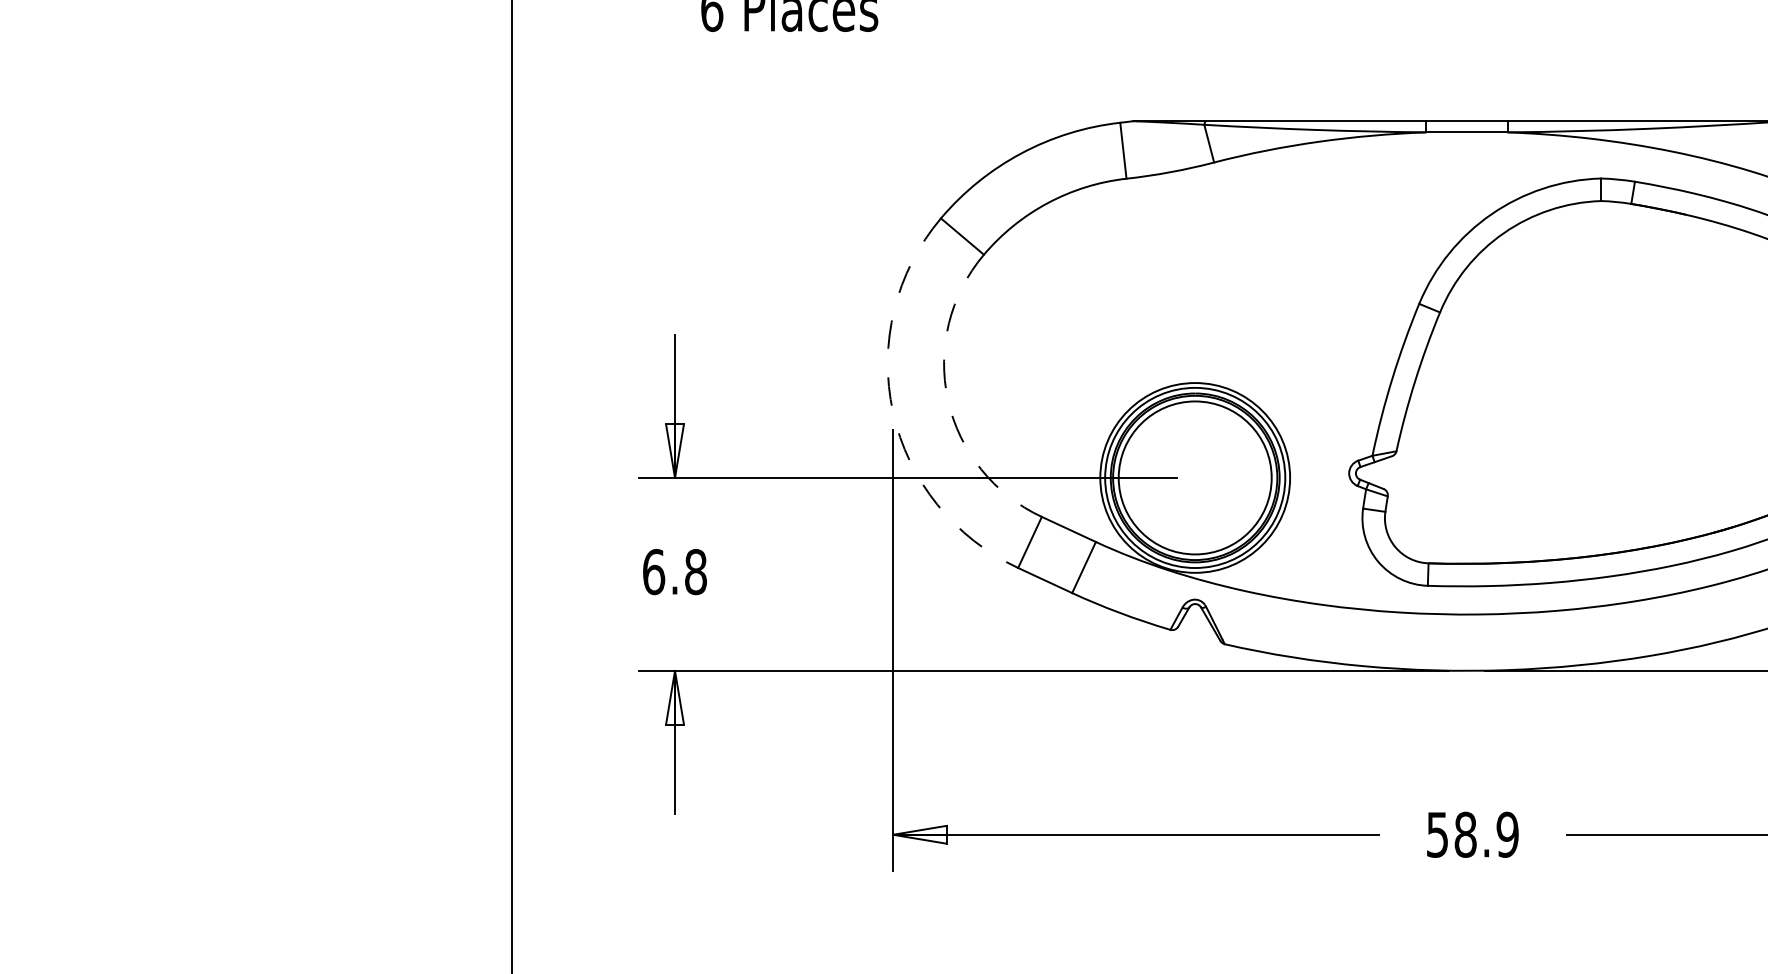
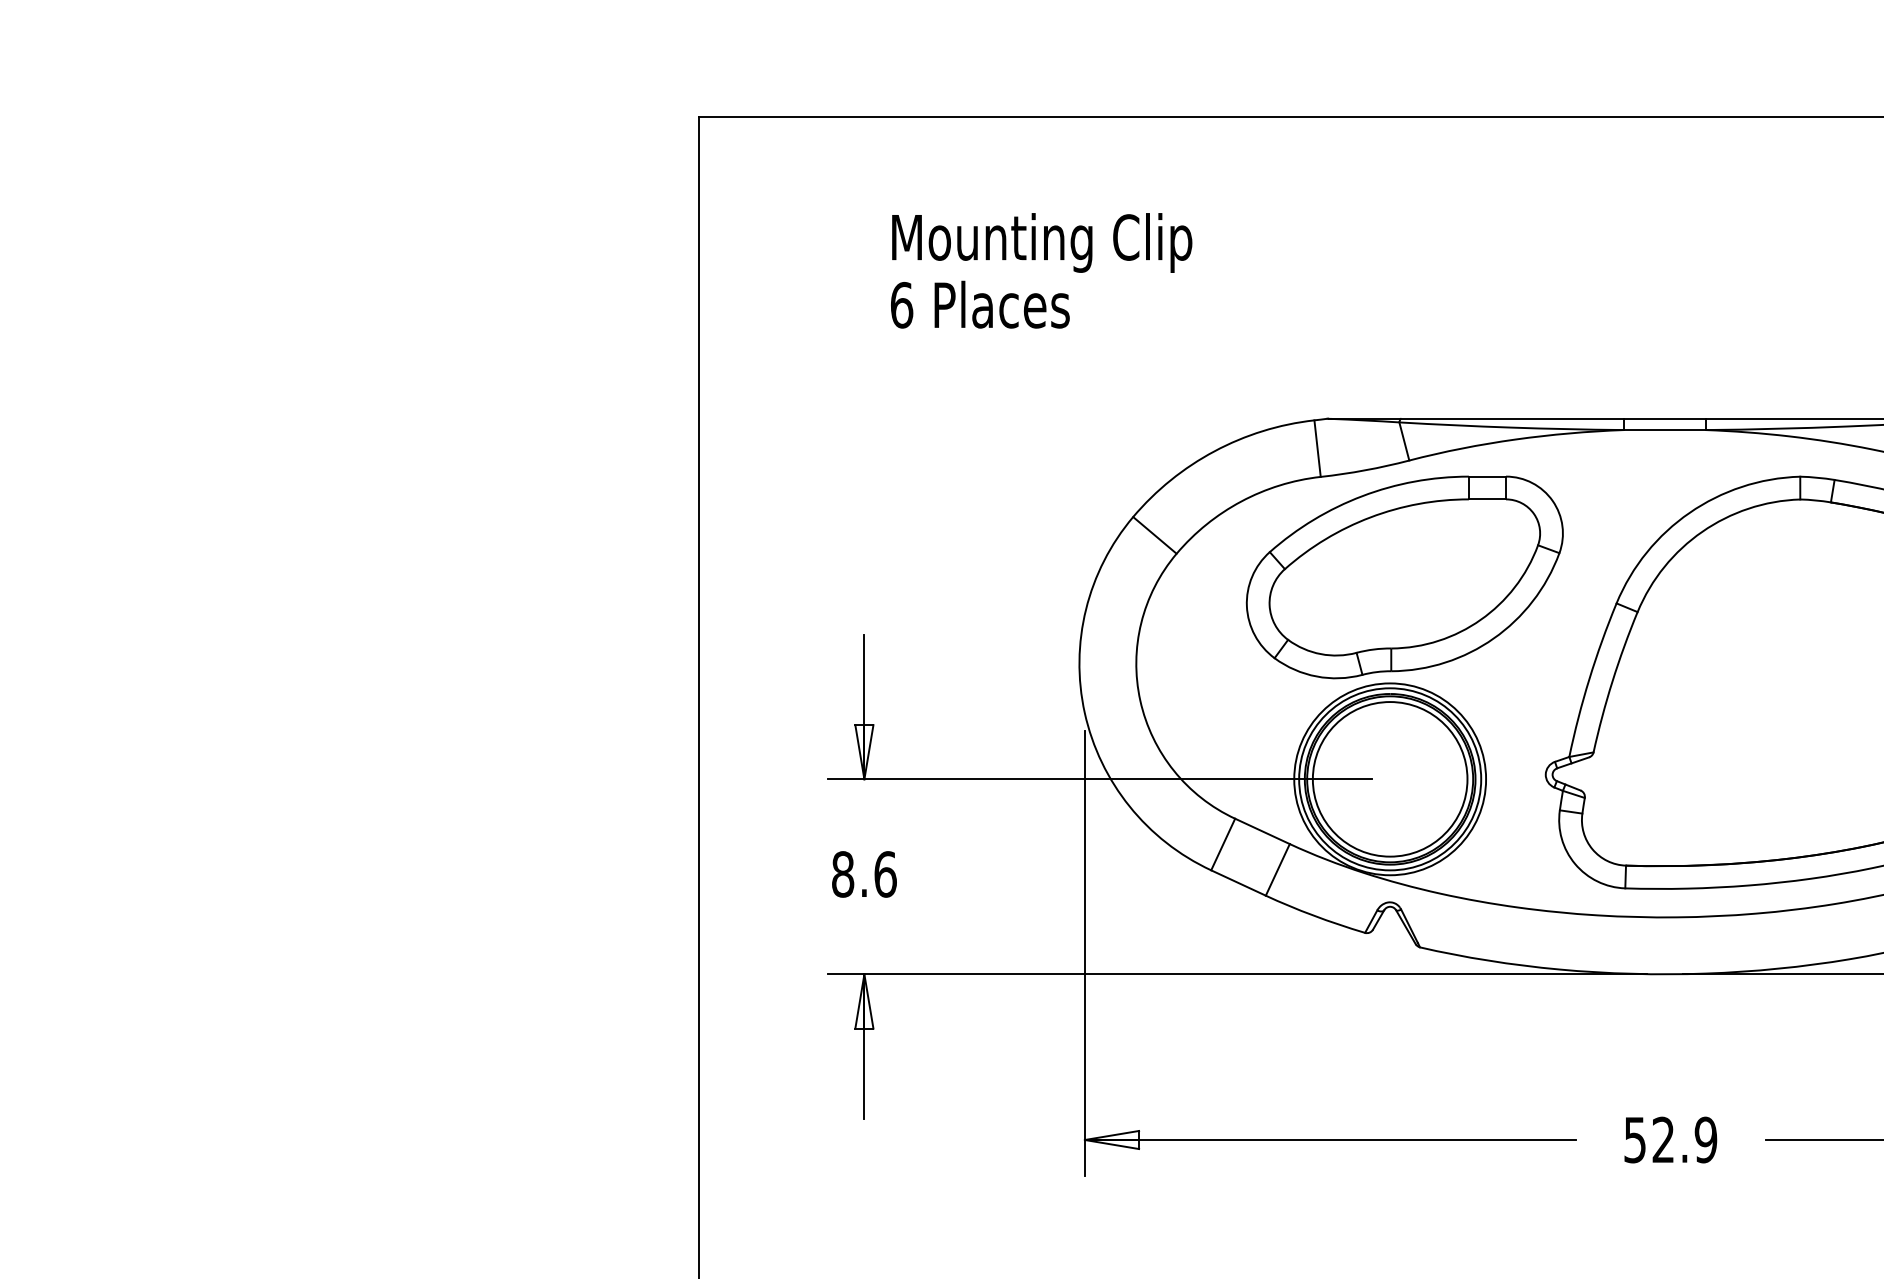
part: (1209, 278) -> (1404, 577), added
arc: (948, 399) -> (1140, 700), dashed -> solid
arc: (892, 412) -> (1084, 713), dashed -> solid
text: (675, 572) -> (864, 874), 6.8 -> 8.6
text: (1465, 834) -> (1663, 1139), 58.9 -> 52.9

